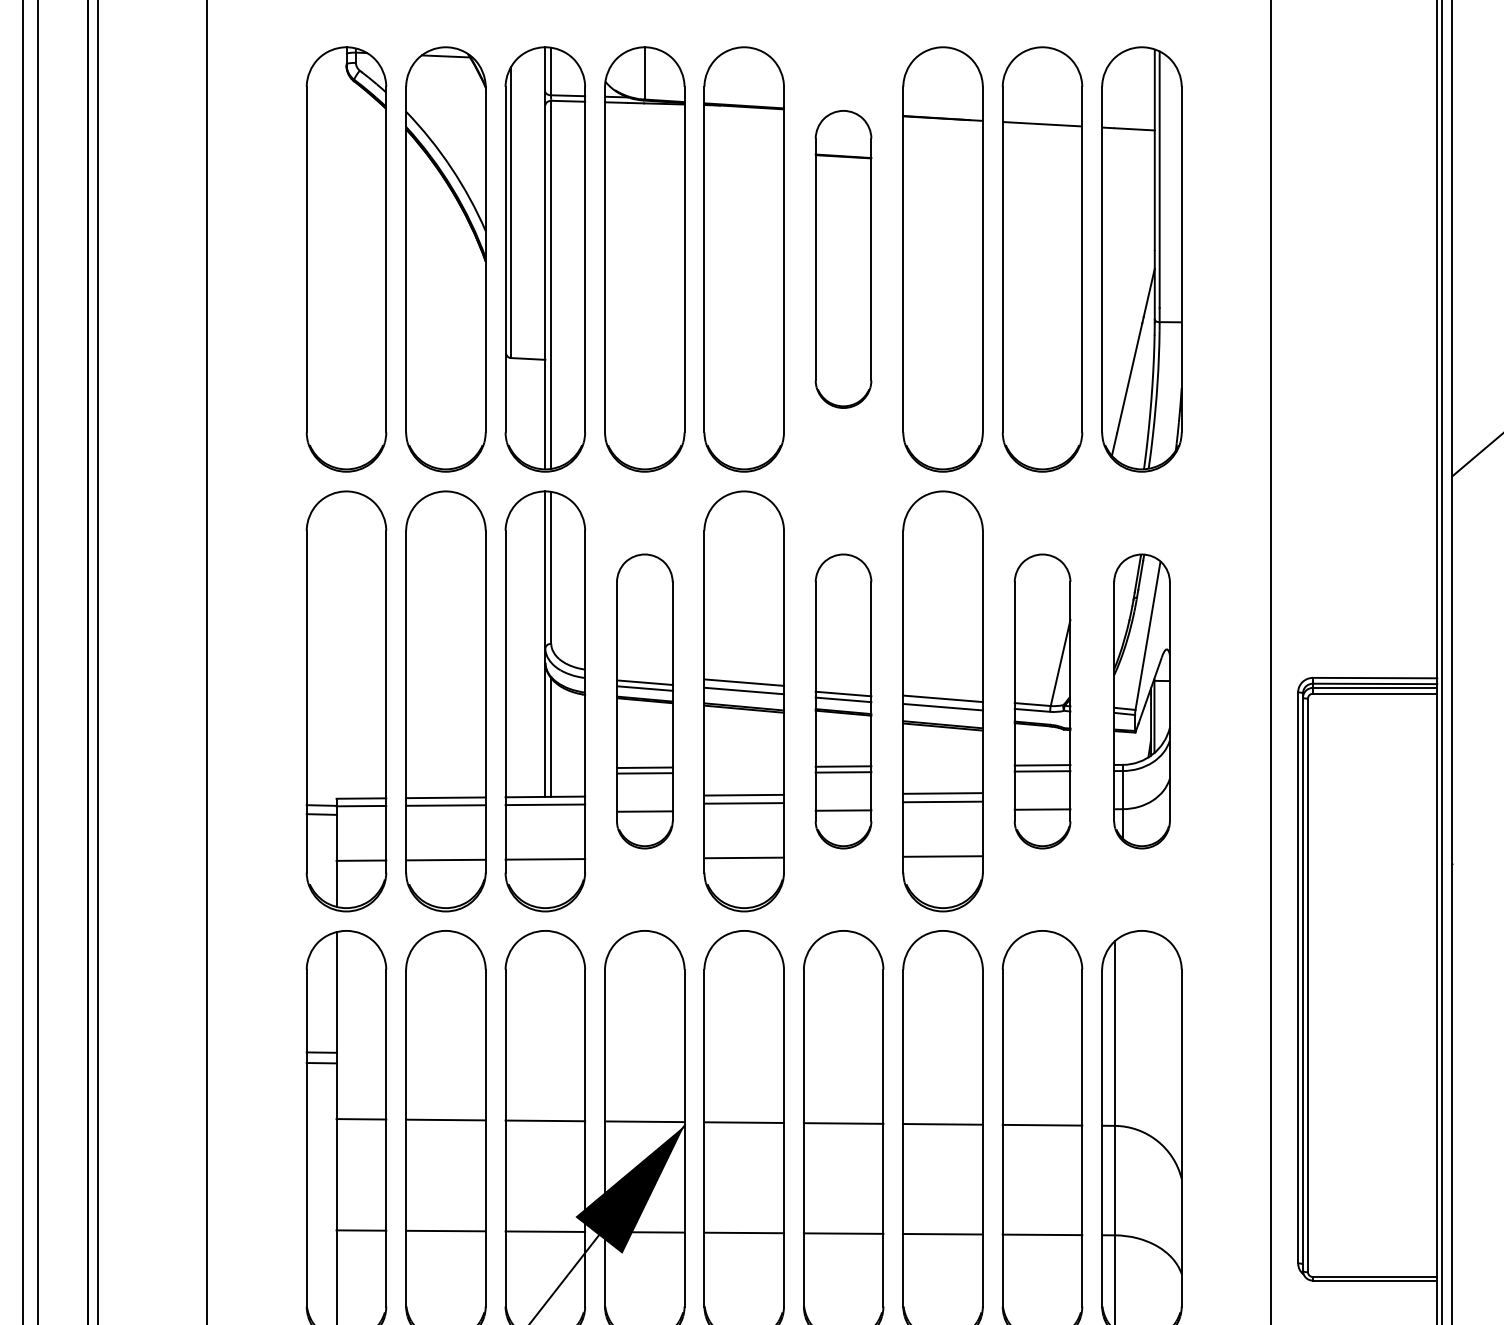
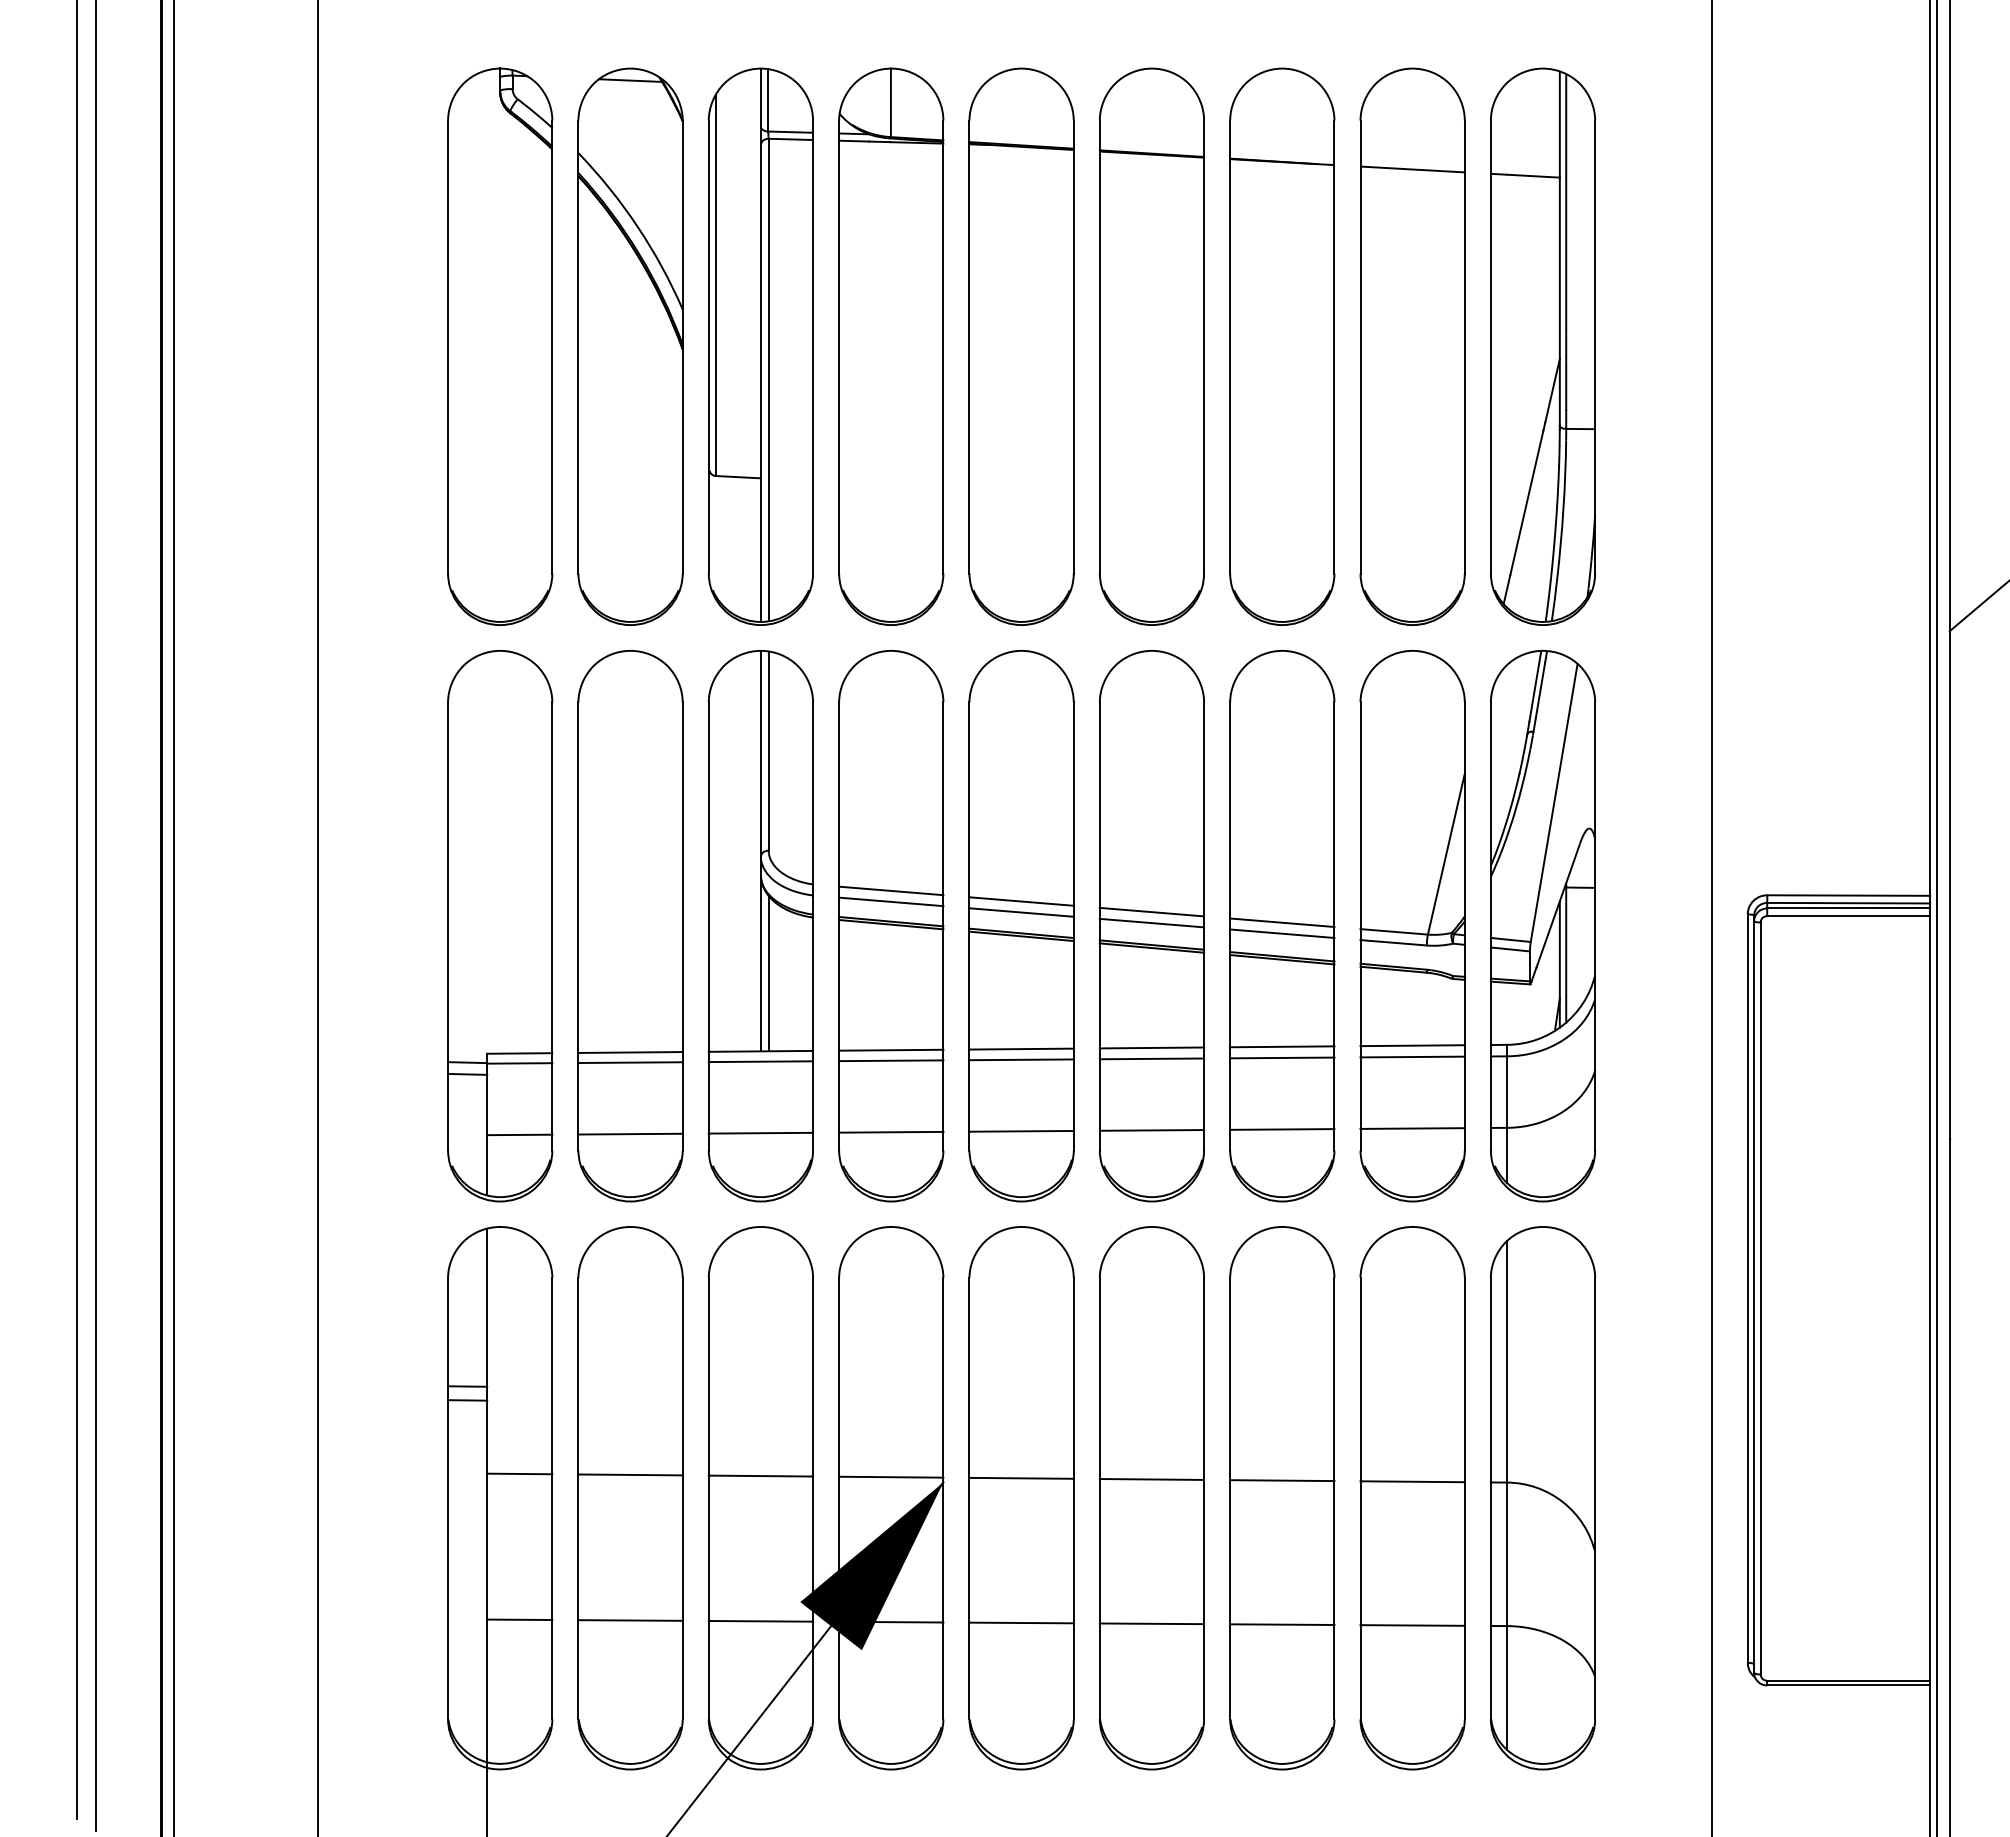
part: (843, 259) -> (1151, 346), size x1.43
part: (644, 701) -> (891, 926), size x1.43
part: (843, 701) -> (1151, 926), size x1.43
part: (1042, 701) -> (1412, 926), size x1.43
part: (1142, 701) -> (1543, 926), size x1.43

